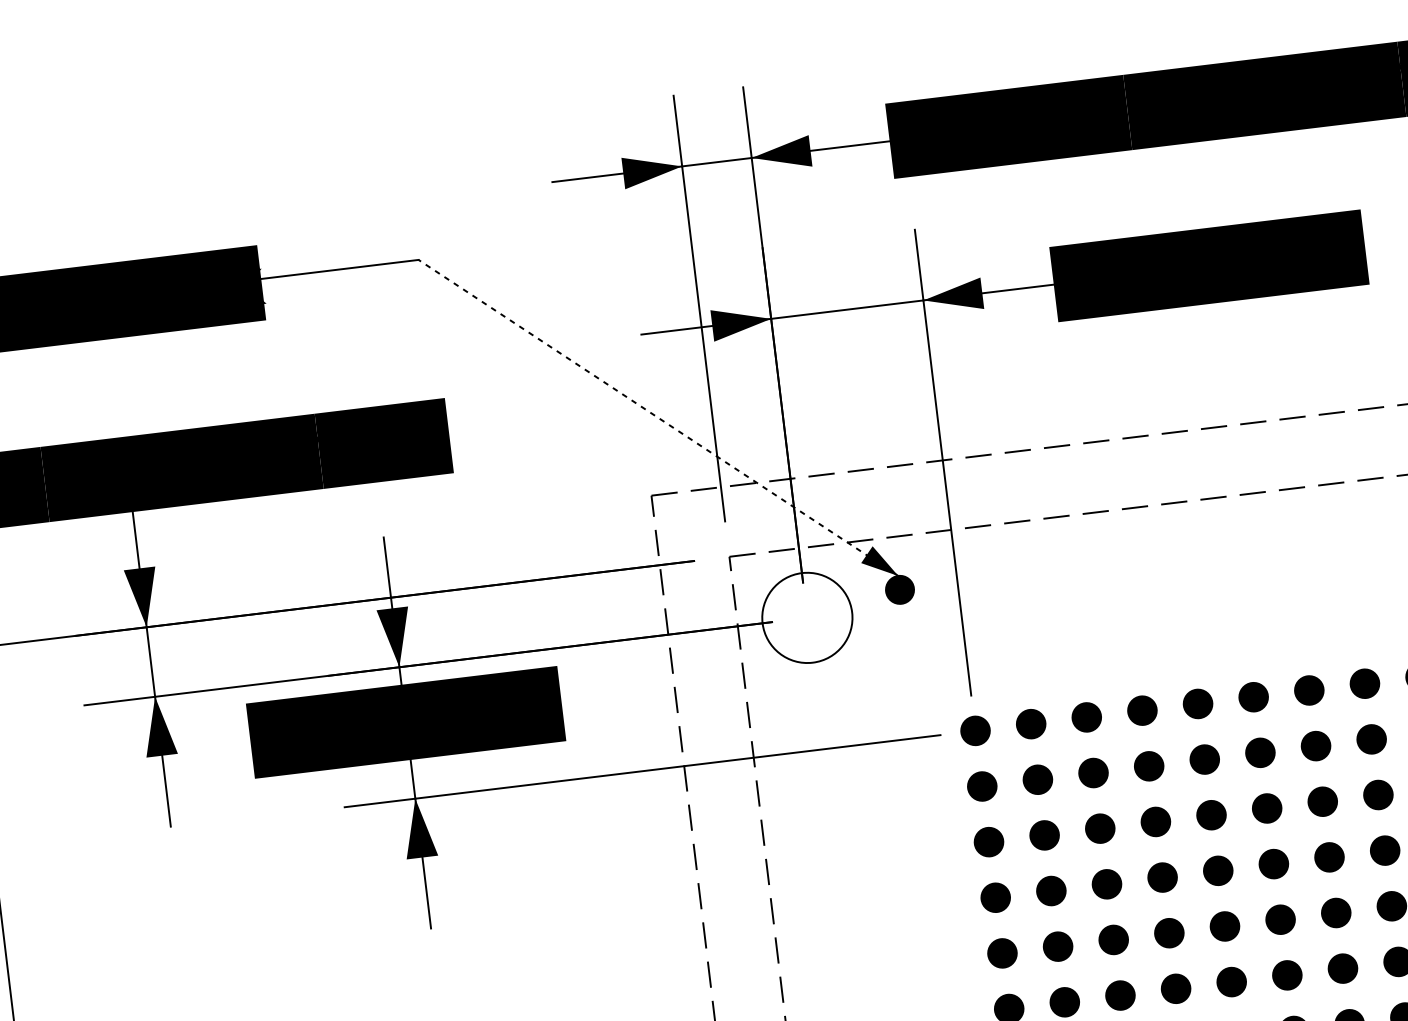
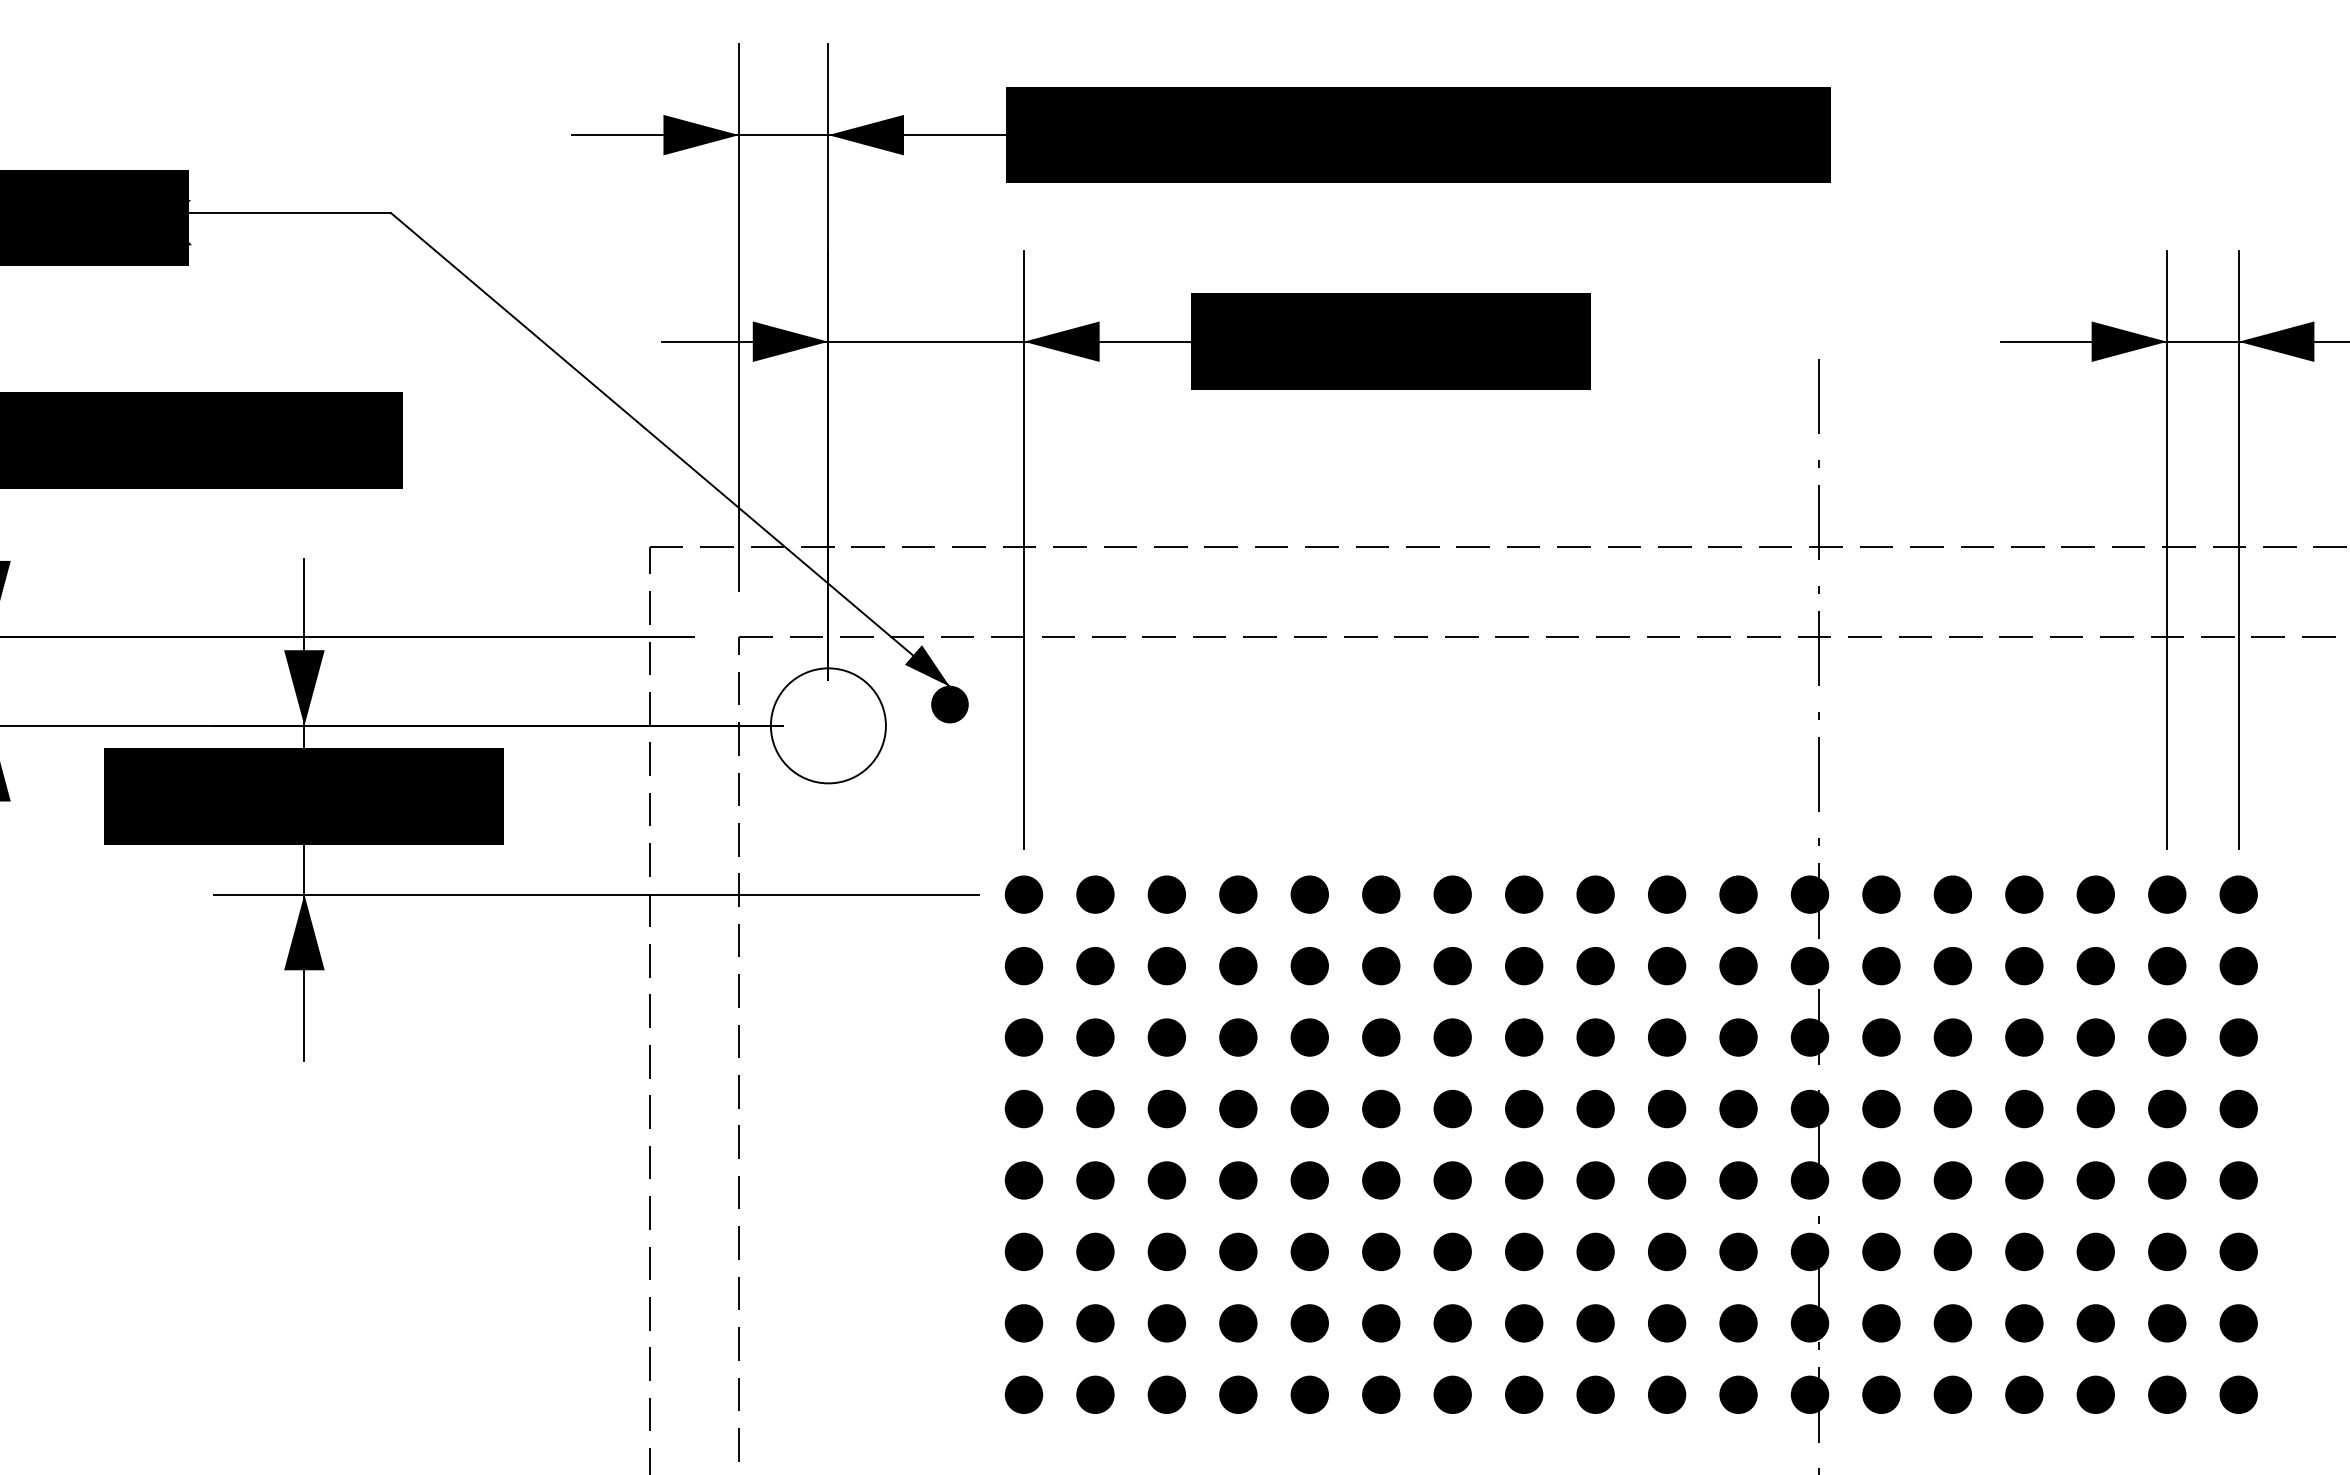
line: (658, 417) -> (670, 449), dashed -> solid

